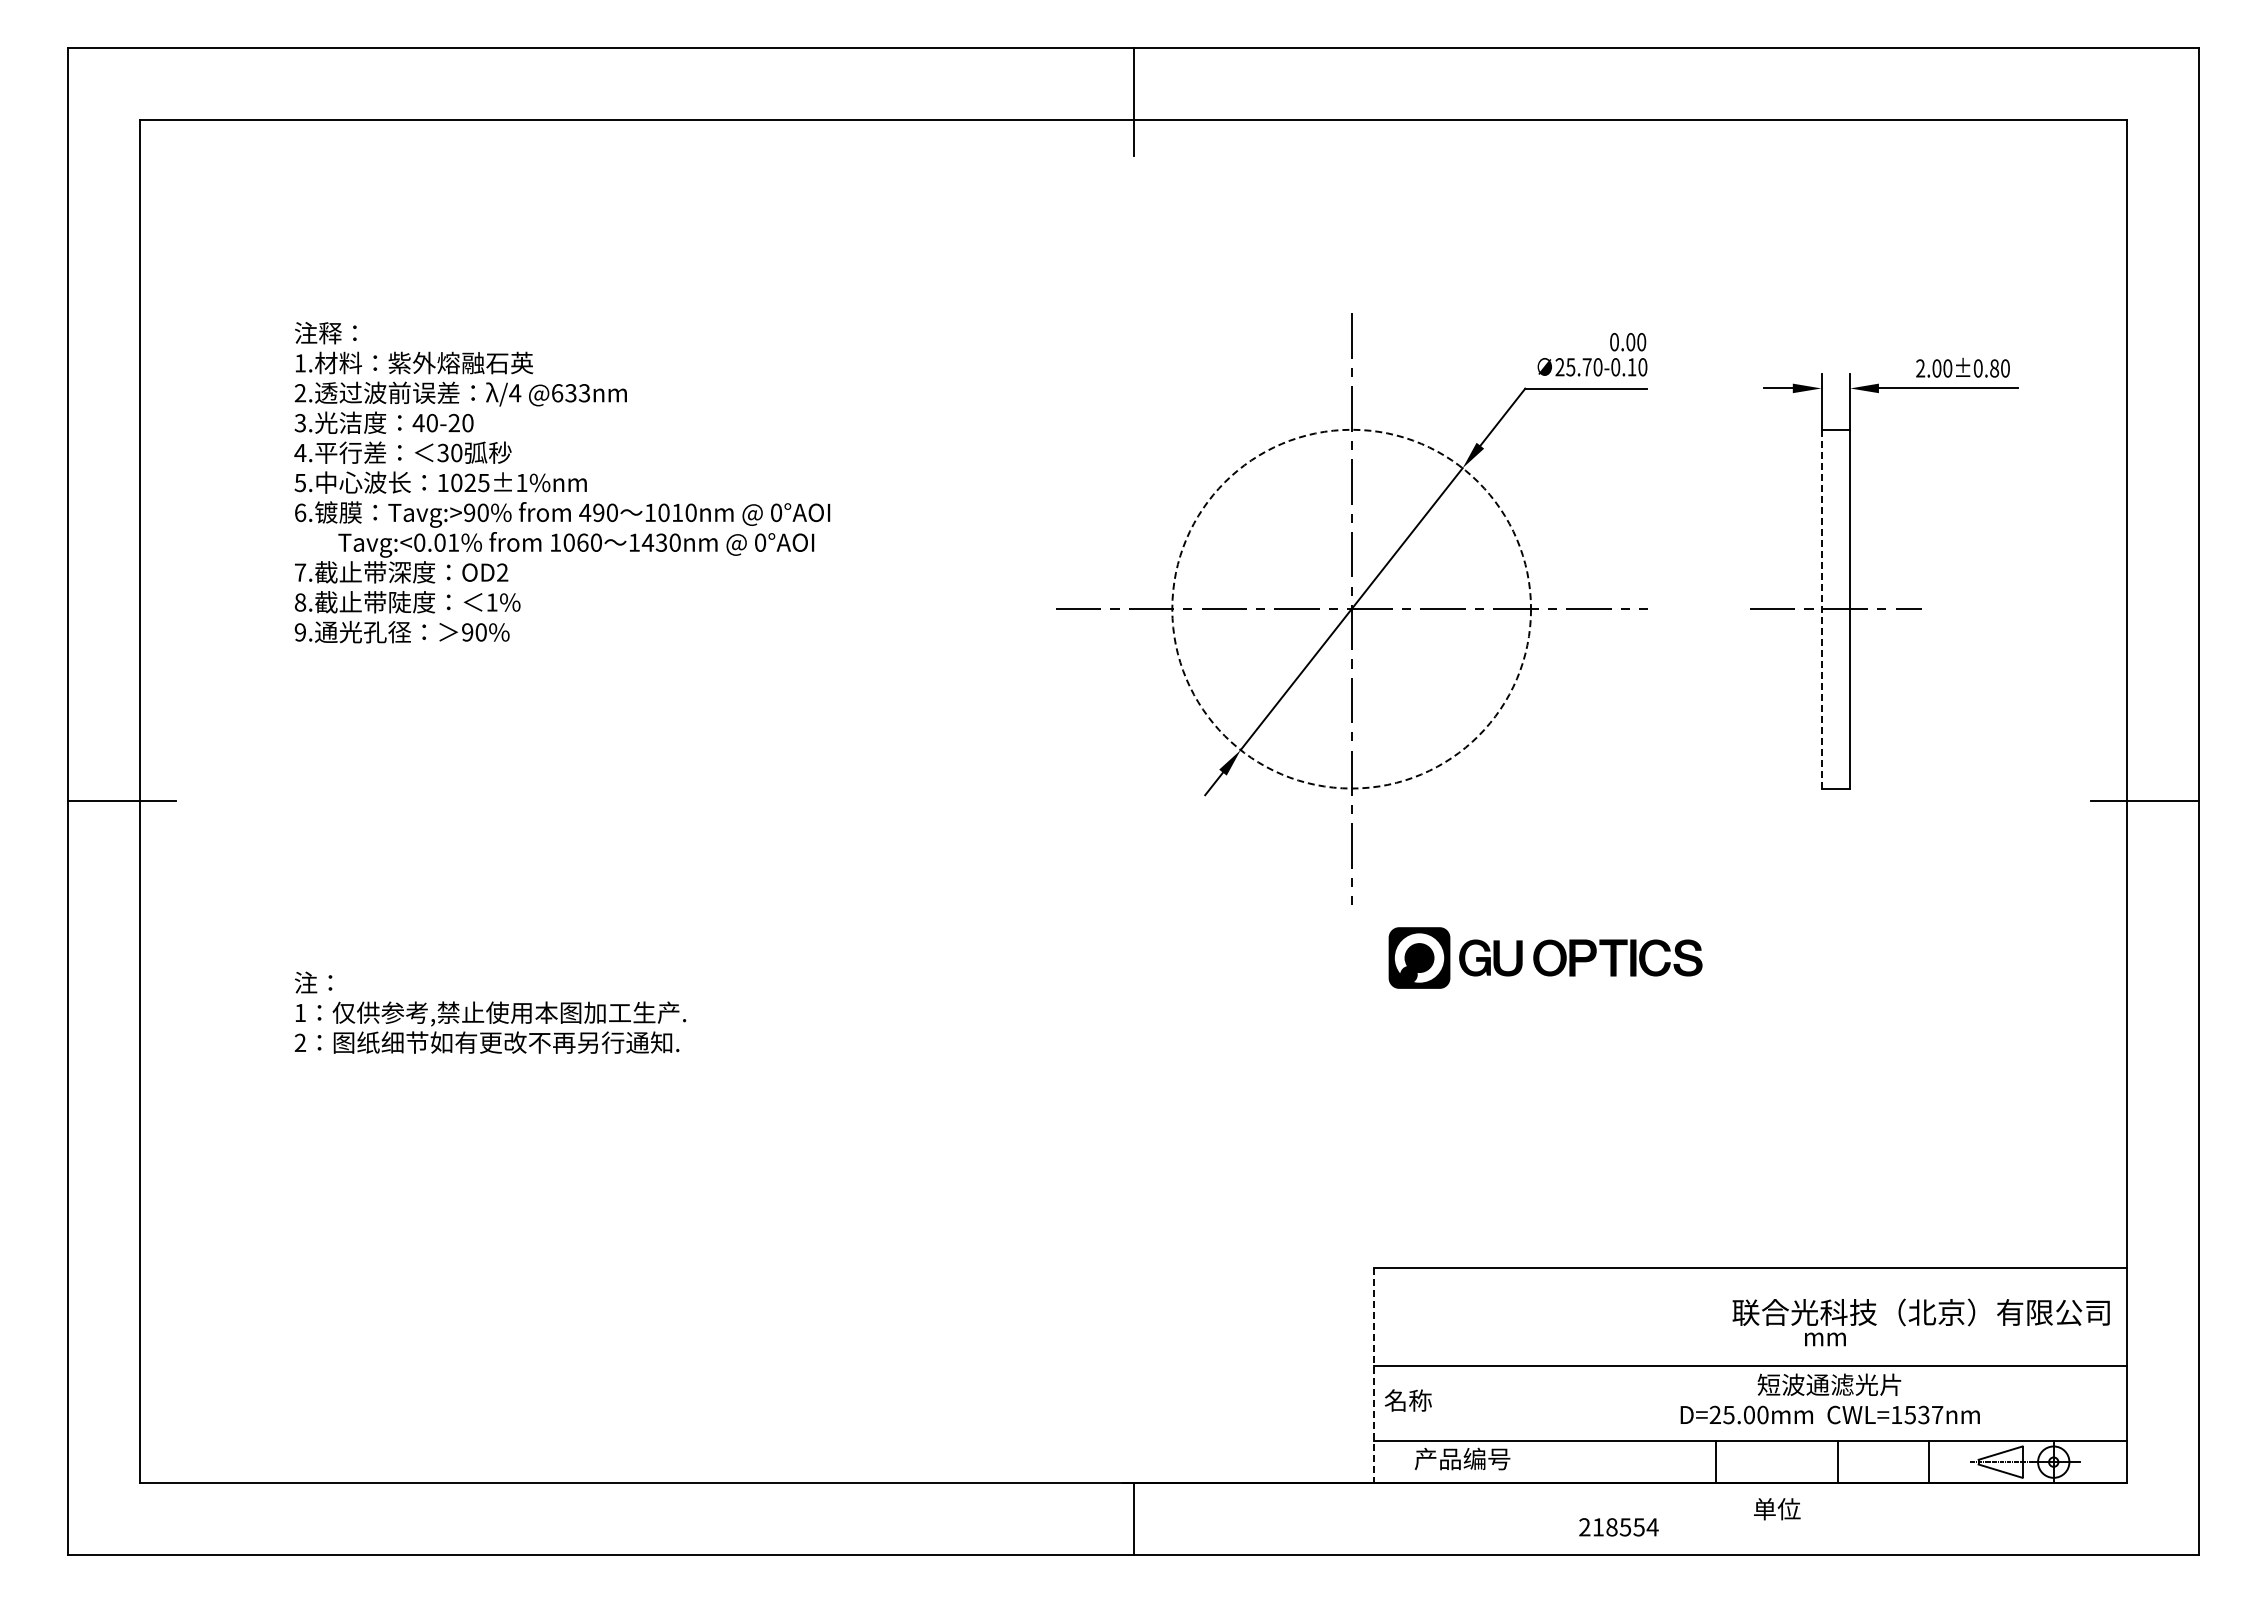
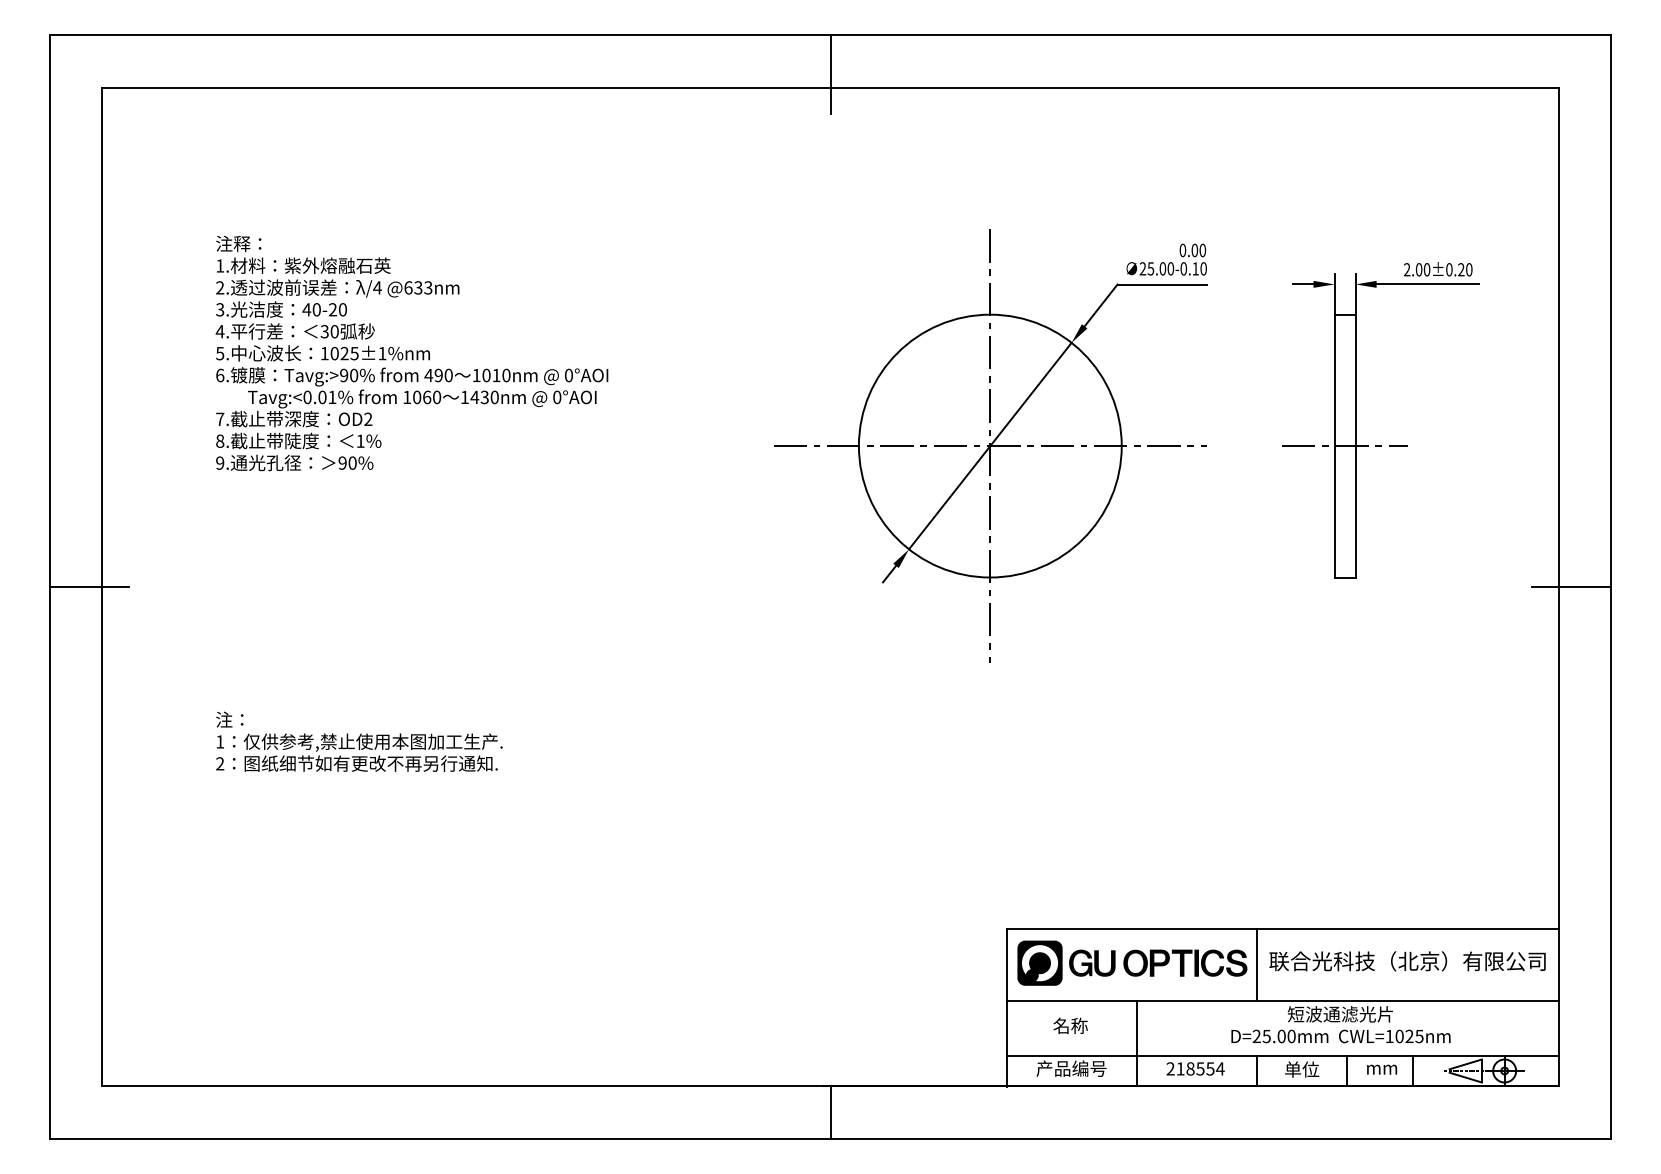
text: (1586, 367) -> (1162, 269), 25.70 -> 25.00
text: (1994, 368) -> (1461, 269), 2.00±0.80 -> 2.00±0.20
circle: (1351, 608) -> (990, 445), dashed -> solid
line: (1821, 609) -> (1334, 446), dashed -> solid
part: (1545, 957) -> (1132, 962), moved
line: (1715, 1316) -> (1256, 964), added
text: (1825, 1339) -> (1382, 1069), moved
line: (1373, 1375) -> (1006, 1007), dashed -> solid
text: (1407, 1400) -> (1070, 1025), moved
text: (1923, 1414) -> (1409, 1036), CWL=1537nm -> CWL=1025nm
line: (1551, 1424) -> (1136, 1043), added
text: (1777, 1509) -> (1302, 1069), moved
text: (1618, 1527) -> (1195, 1069), moved

